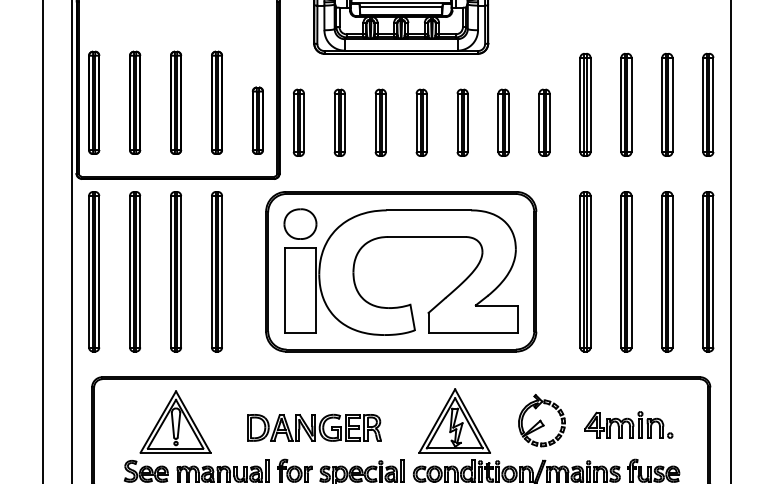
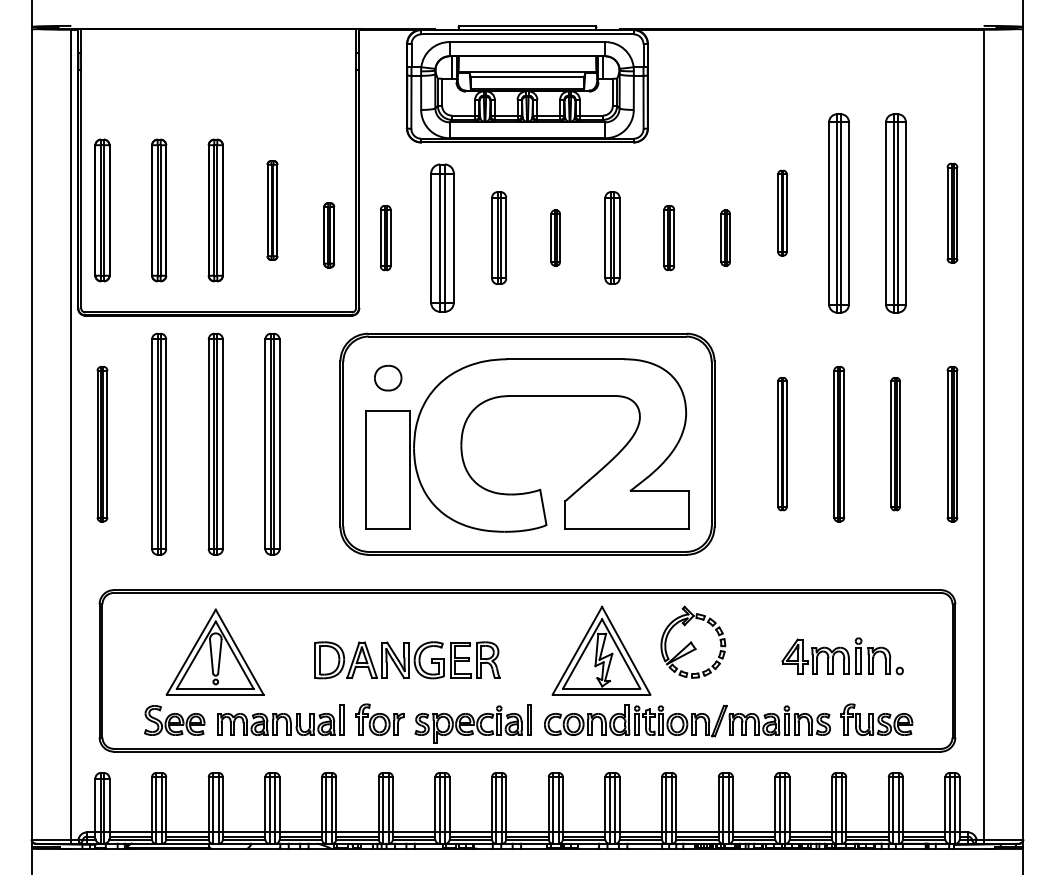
part: (217, 102) -> (272, 210), size x0.7
part: (585, 104) -> (782, 212), size x0.6
part: (626, 104) -> (839, 212), size x1.4
part: (667, 104) -> (895, 212), size x1.4
part: (708, 104) -> (952, 212), size x0.7
part: (258, 120) -> (329, 235), size x0.7
part: (298, 122) -> (385, 237), size x0.7
part: (339, 122) -> (442, 237), size x1.6
part: (421, 122) -> (555, 237), size x0.6
part: (503, 122) -> (669, 237), size x0.7
part: (544, 122) -> (725, 237), size x0.6
part: (300, 223) -> (388, 377), size x0.6
part: (94, 271) -> (102, 443), size x0.7
part: (585, 271) -> (782, 443), size x0.6
part: (626, 271) -> (839, 443), size x0.7
part: (667, 271) -> (895, 443), size x0.6
part: (708, 271) -> (952, 443), size x0.7
part: (542, 420) -> (693, 641), moved

